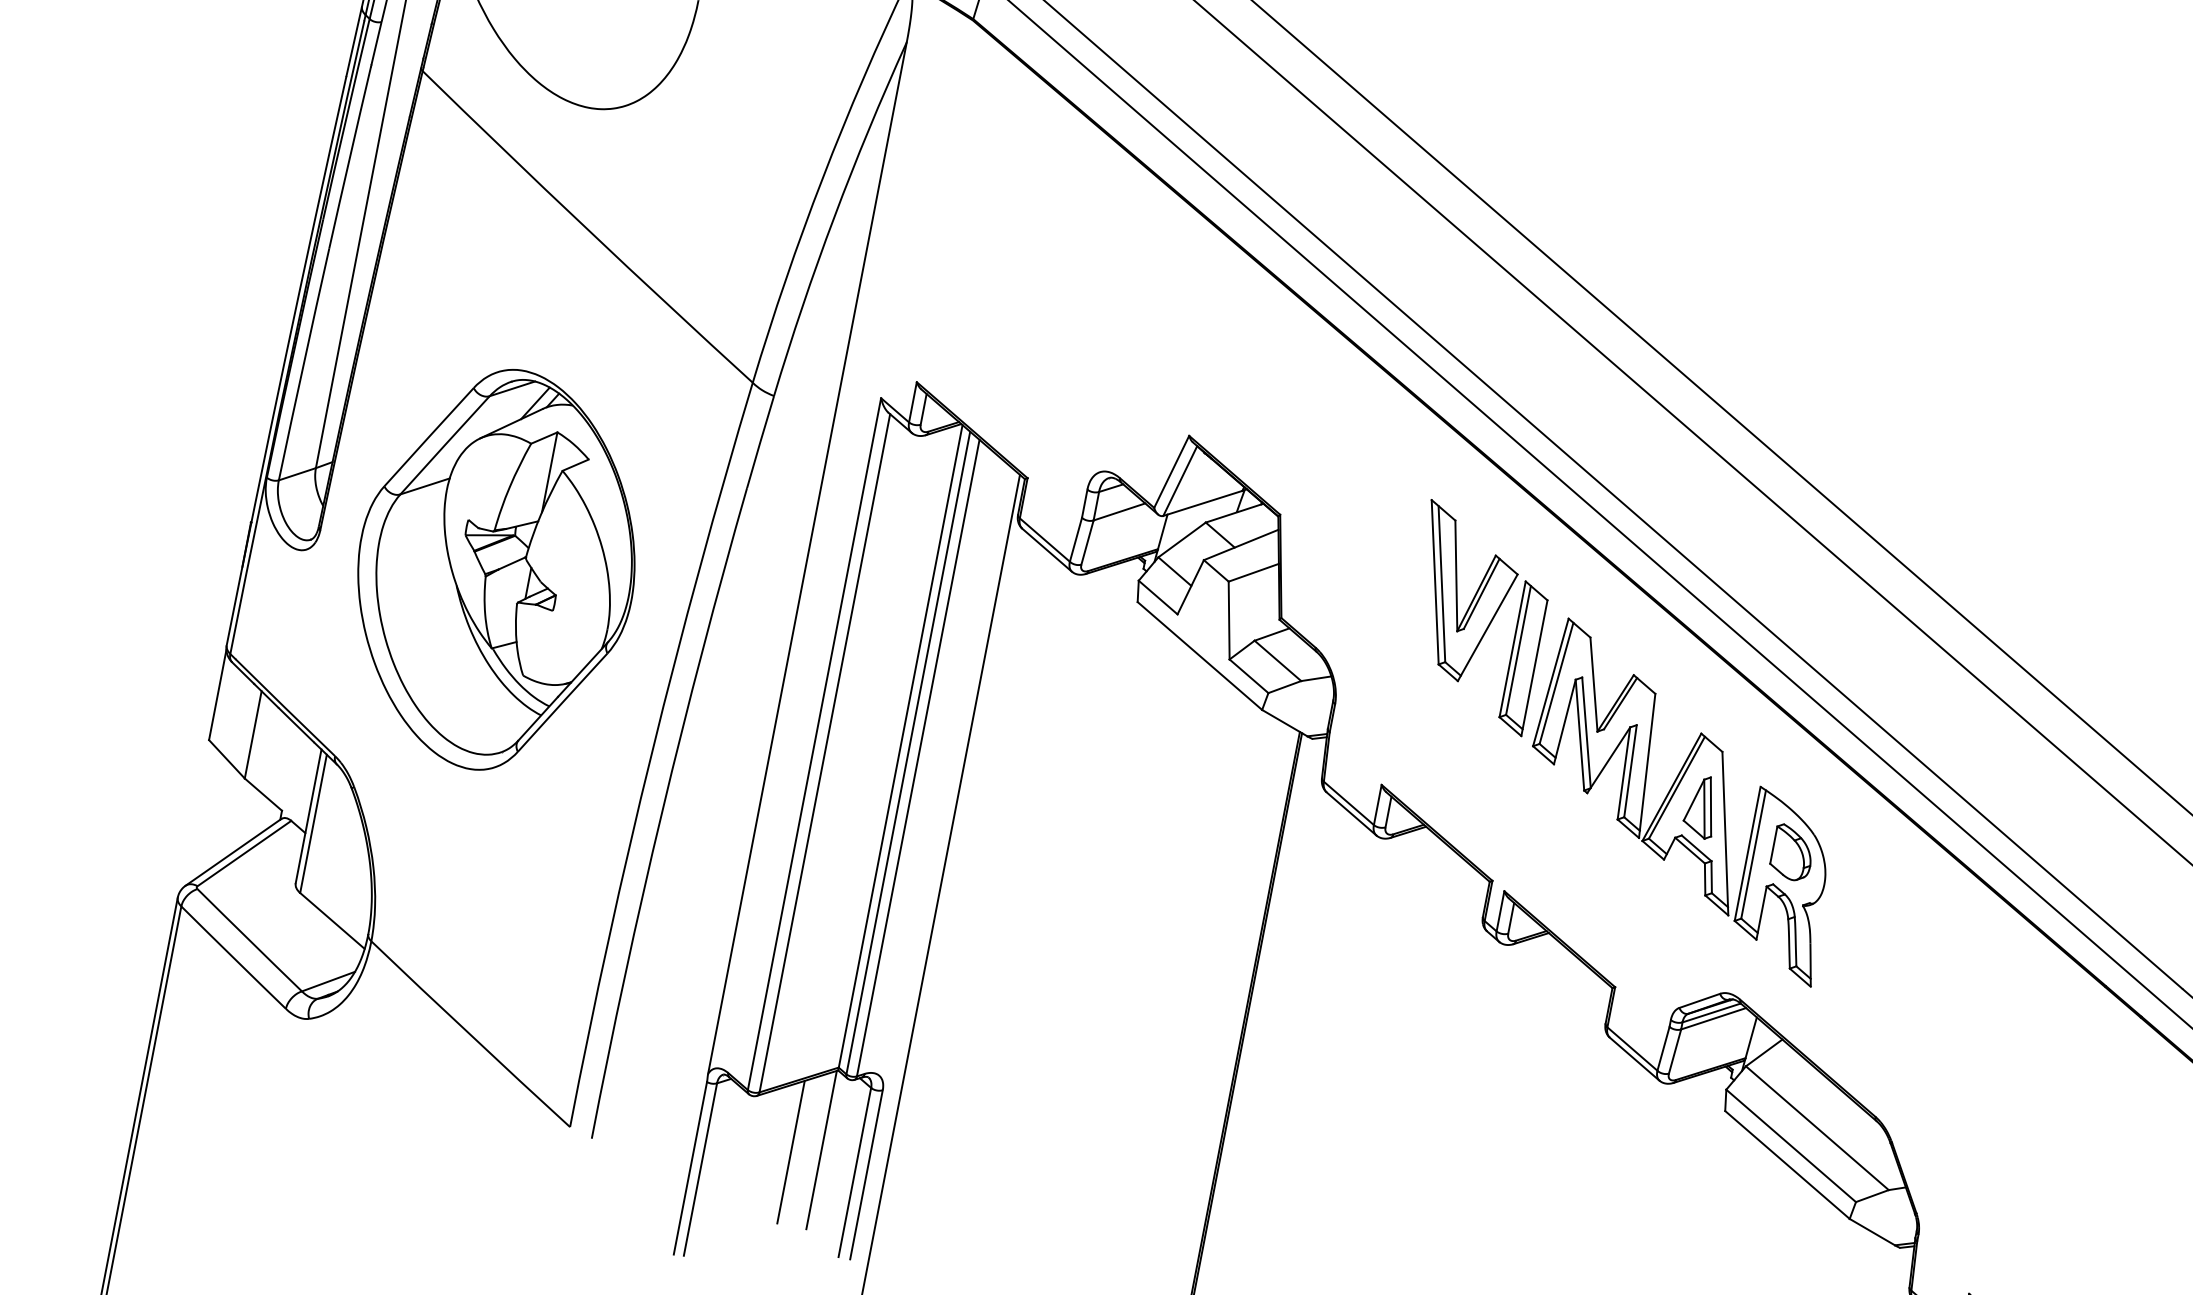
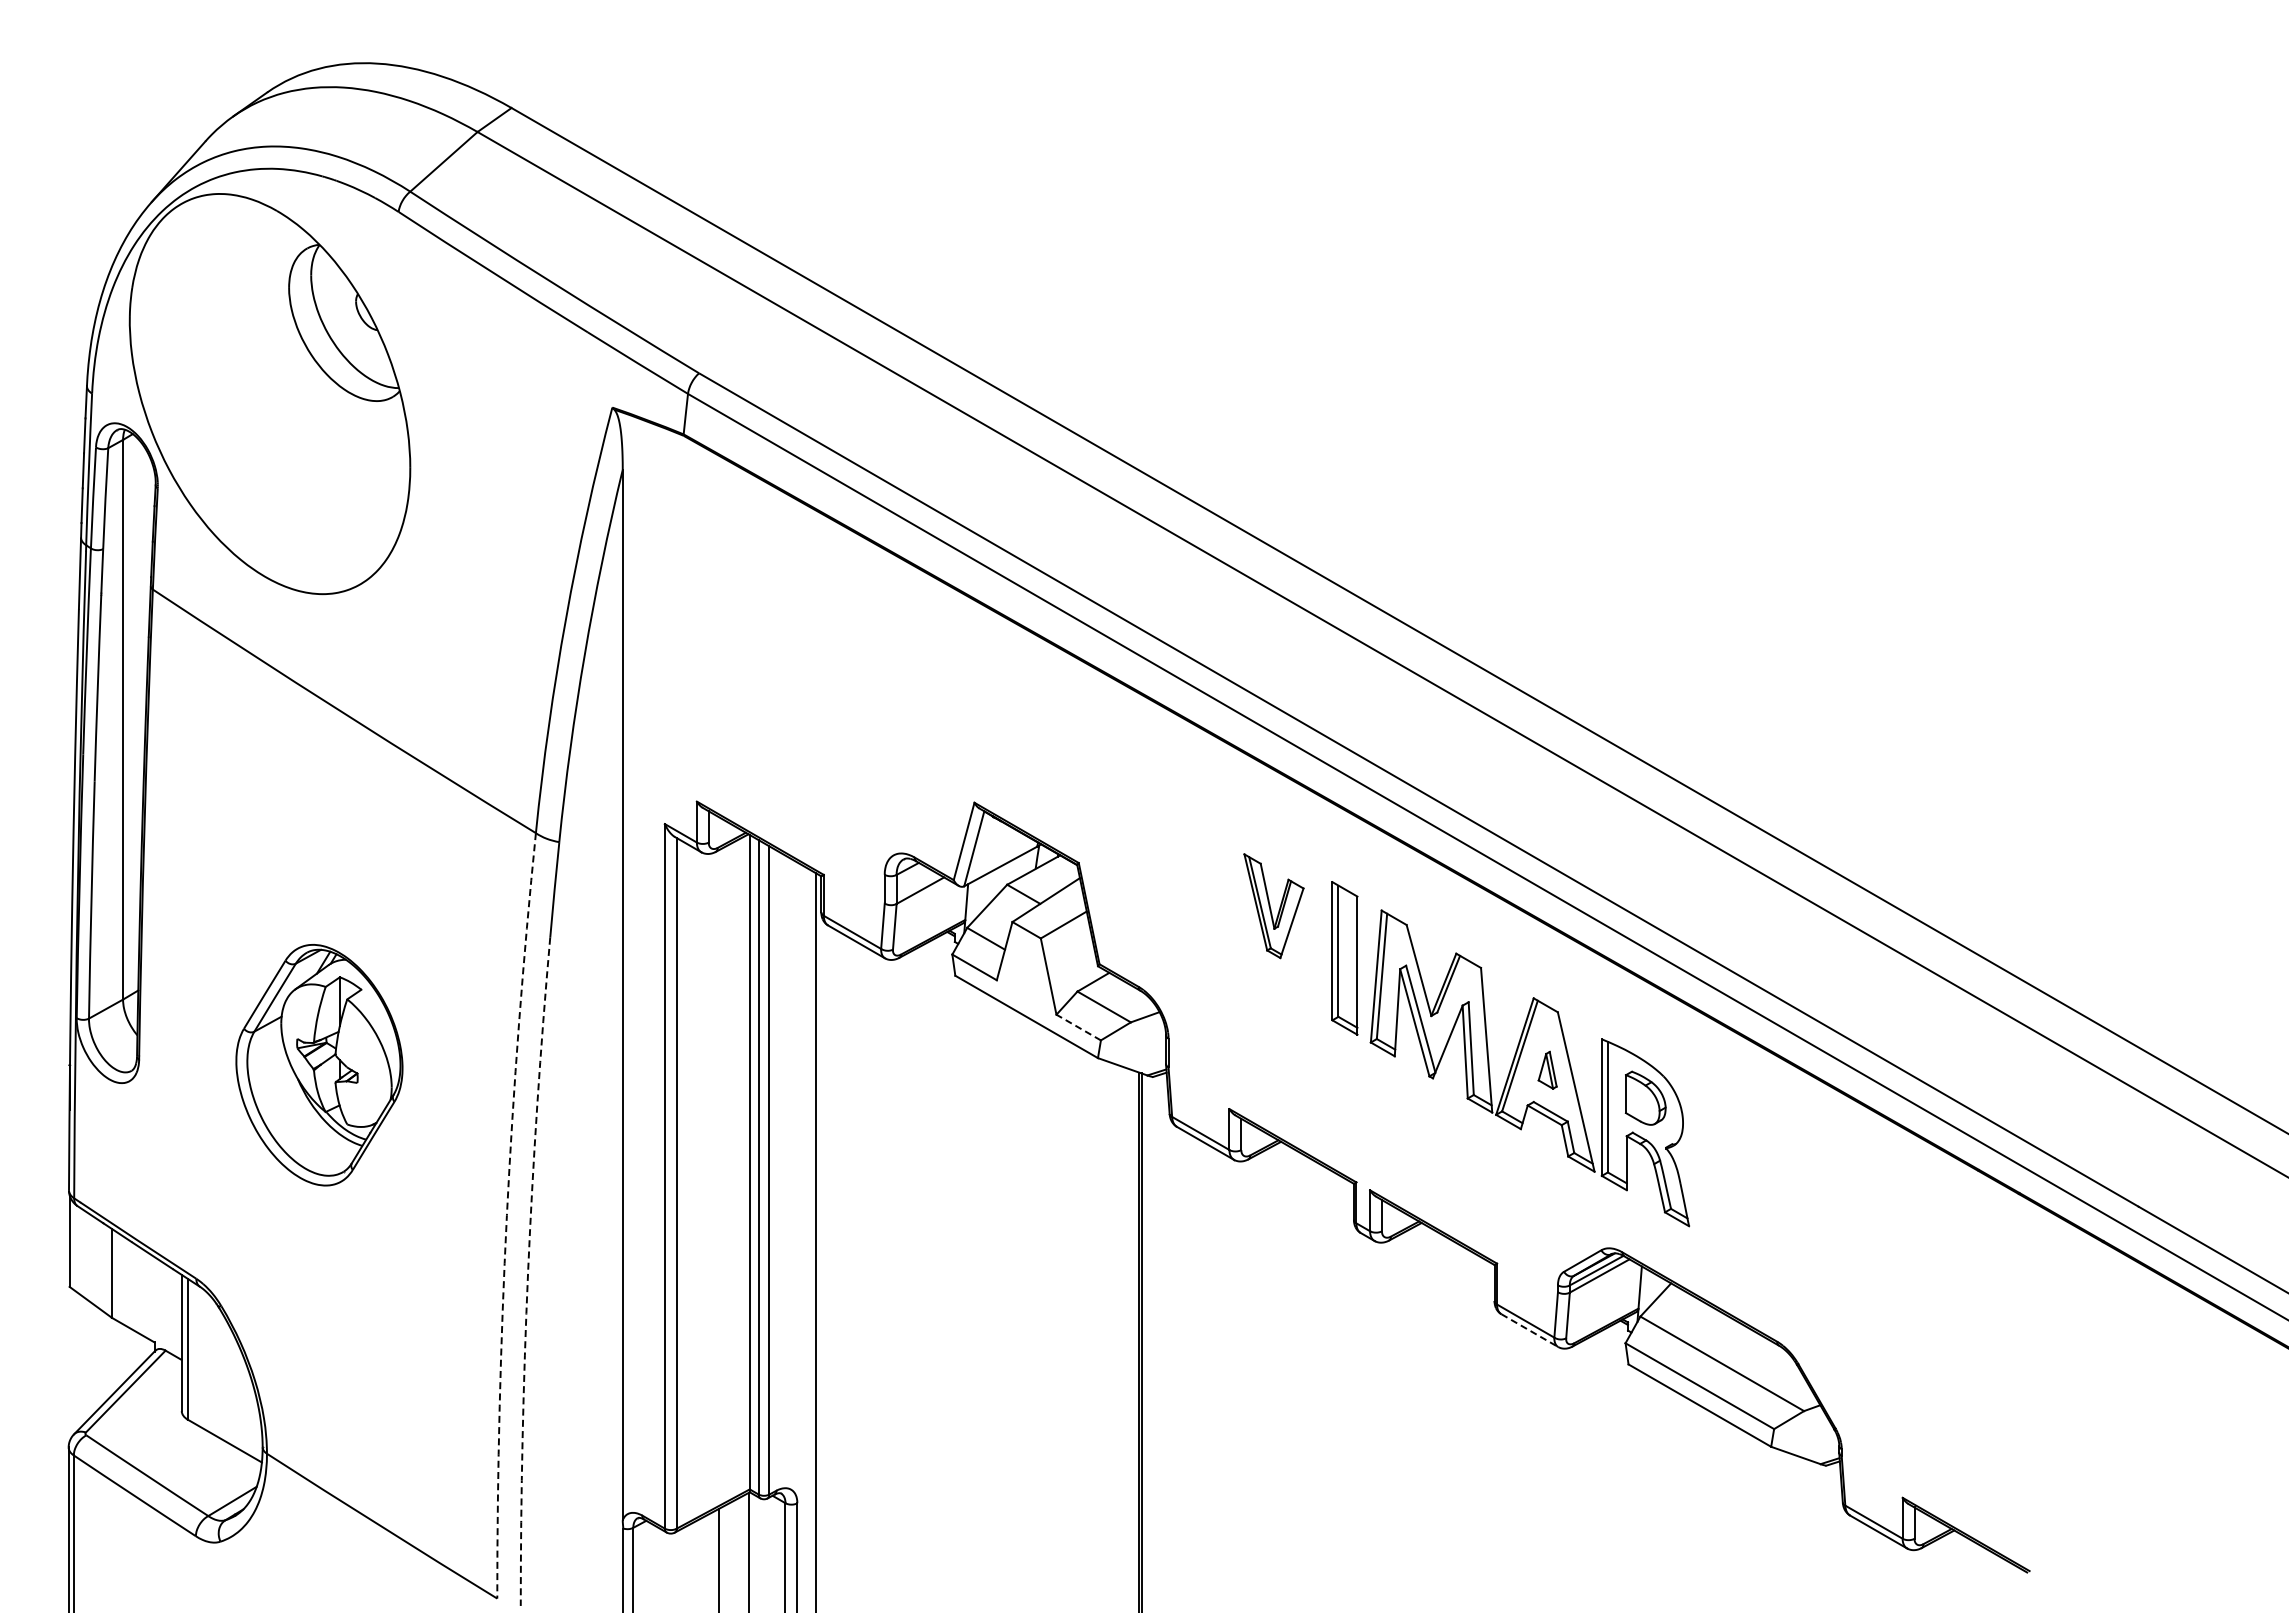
part: (496, 569) -> (319, 1064), size x0.6
part: (1463, 593) -> (1273, 905), size x0.6
line: (1248, 676) -> (1078, 1027), solid -> dashed
arc: (651, 752) -> (506, 1215), solid -> dashed
part: (1701, 807) -> (1547, 1070), size x0.6
arc: (662, 811) -> (528, 1271), solid -> dashed
line: (1634, 1059) -> (1529, 1330), solid -> dashed

